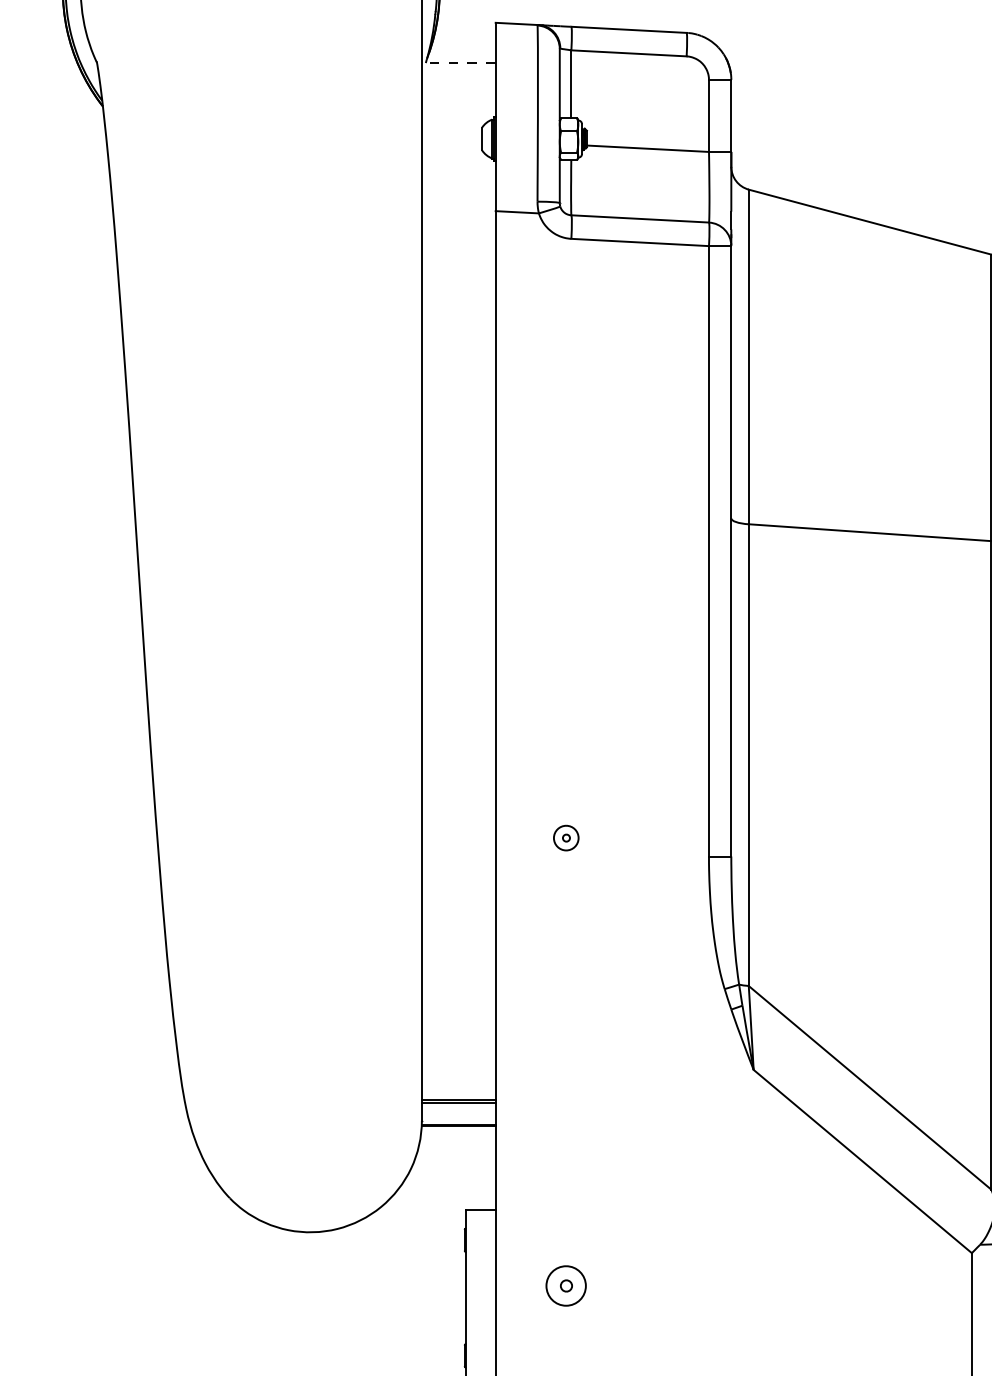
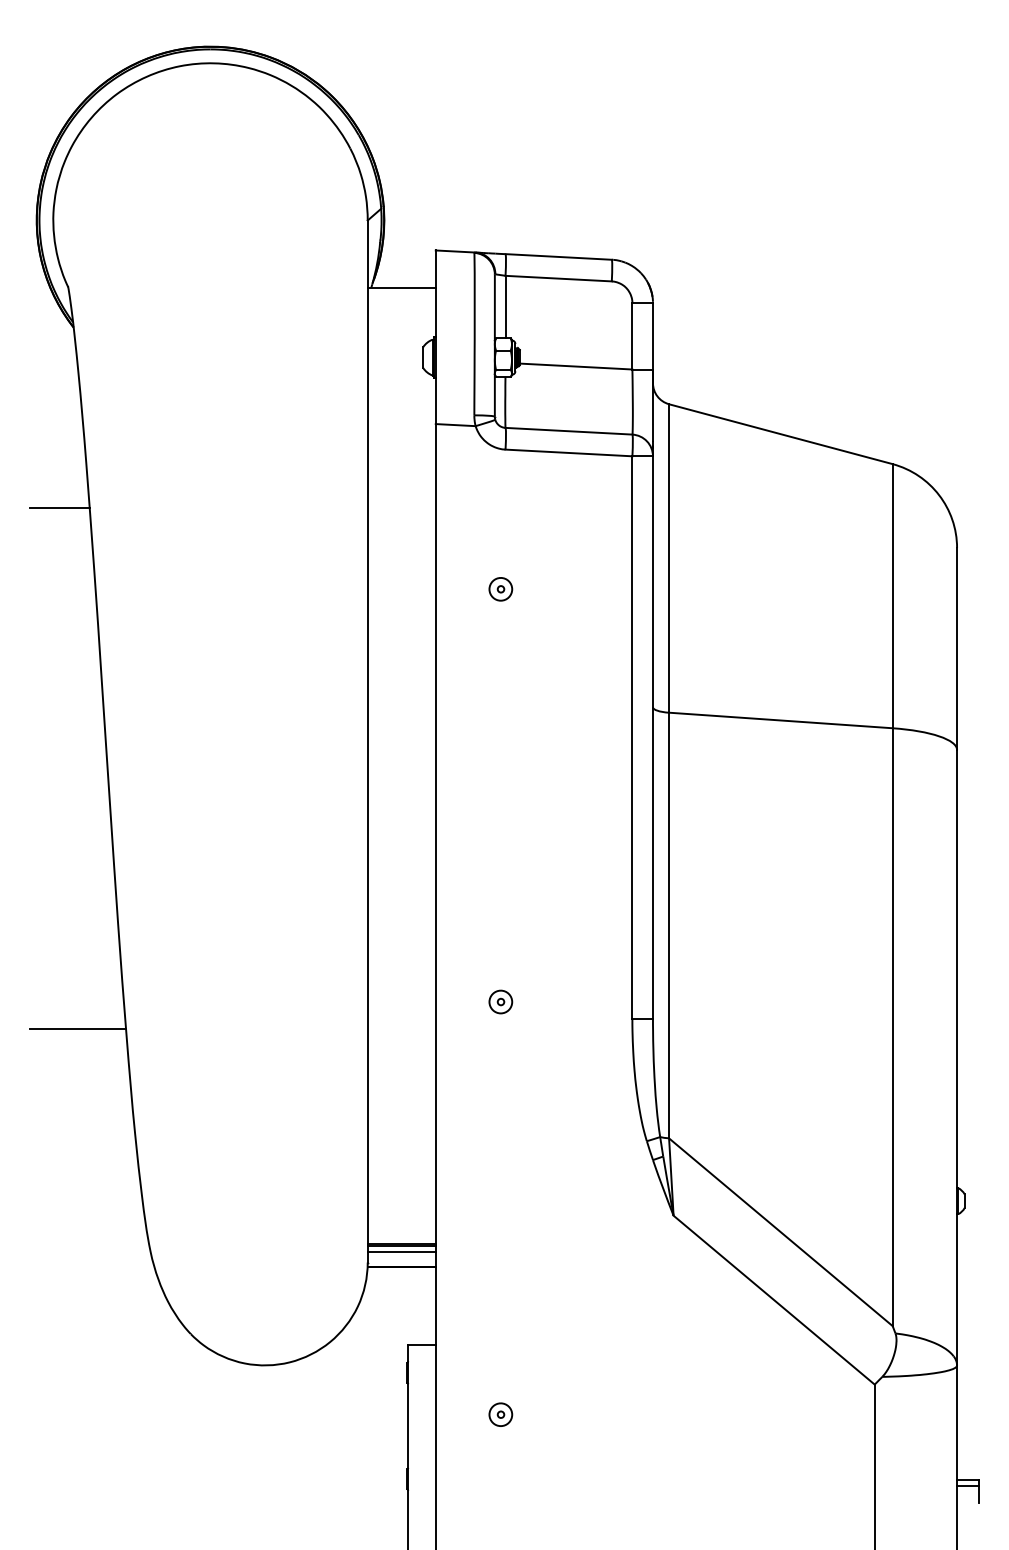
line: (458, 62) -> (401, 287), dashed -> solid
line: (87, 302) -> (59, 508), added
part: (565, 390) -> (500, 589), added
line: (108, 867) -> (78, 1029), added
line: (458, 1108) -> (401, 1251), added
part: (565, 1285) -> (500, 1414), size x0.62

